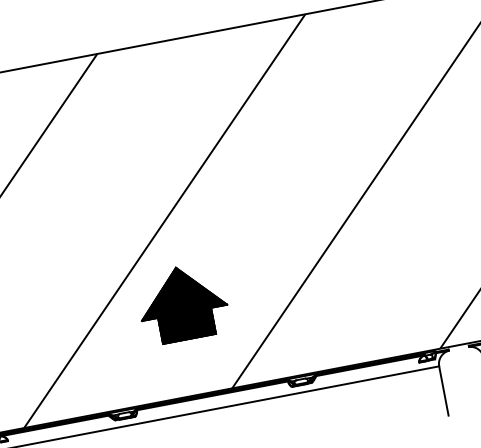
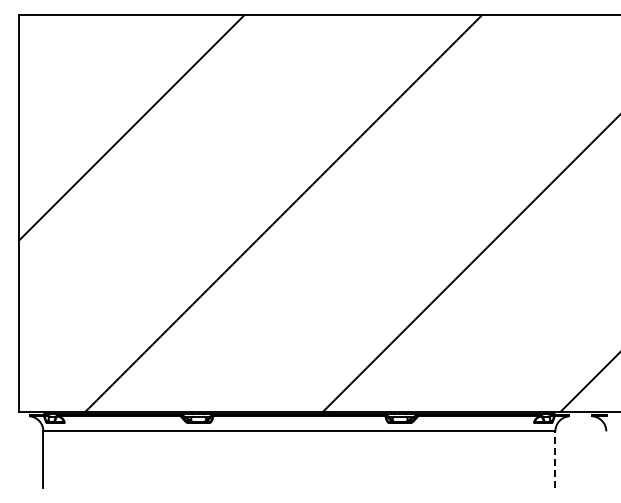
part: (182, 302) -> (285, 307), removed
line: (443, 390) -> (555, 459), solid -> dashed

